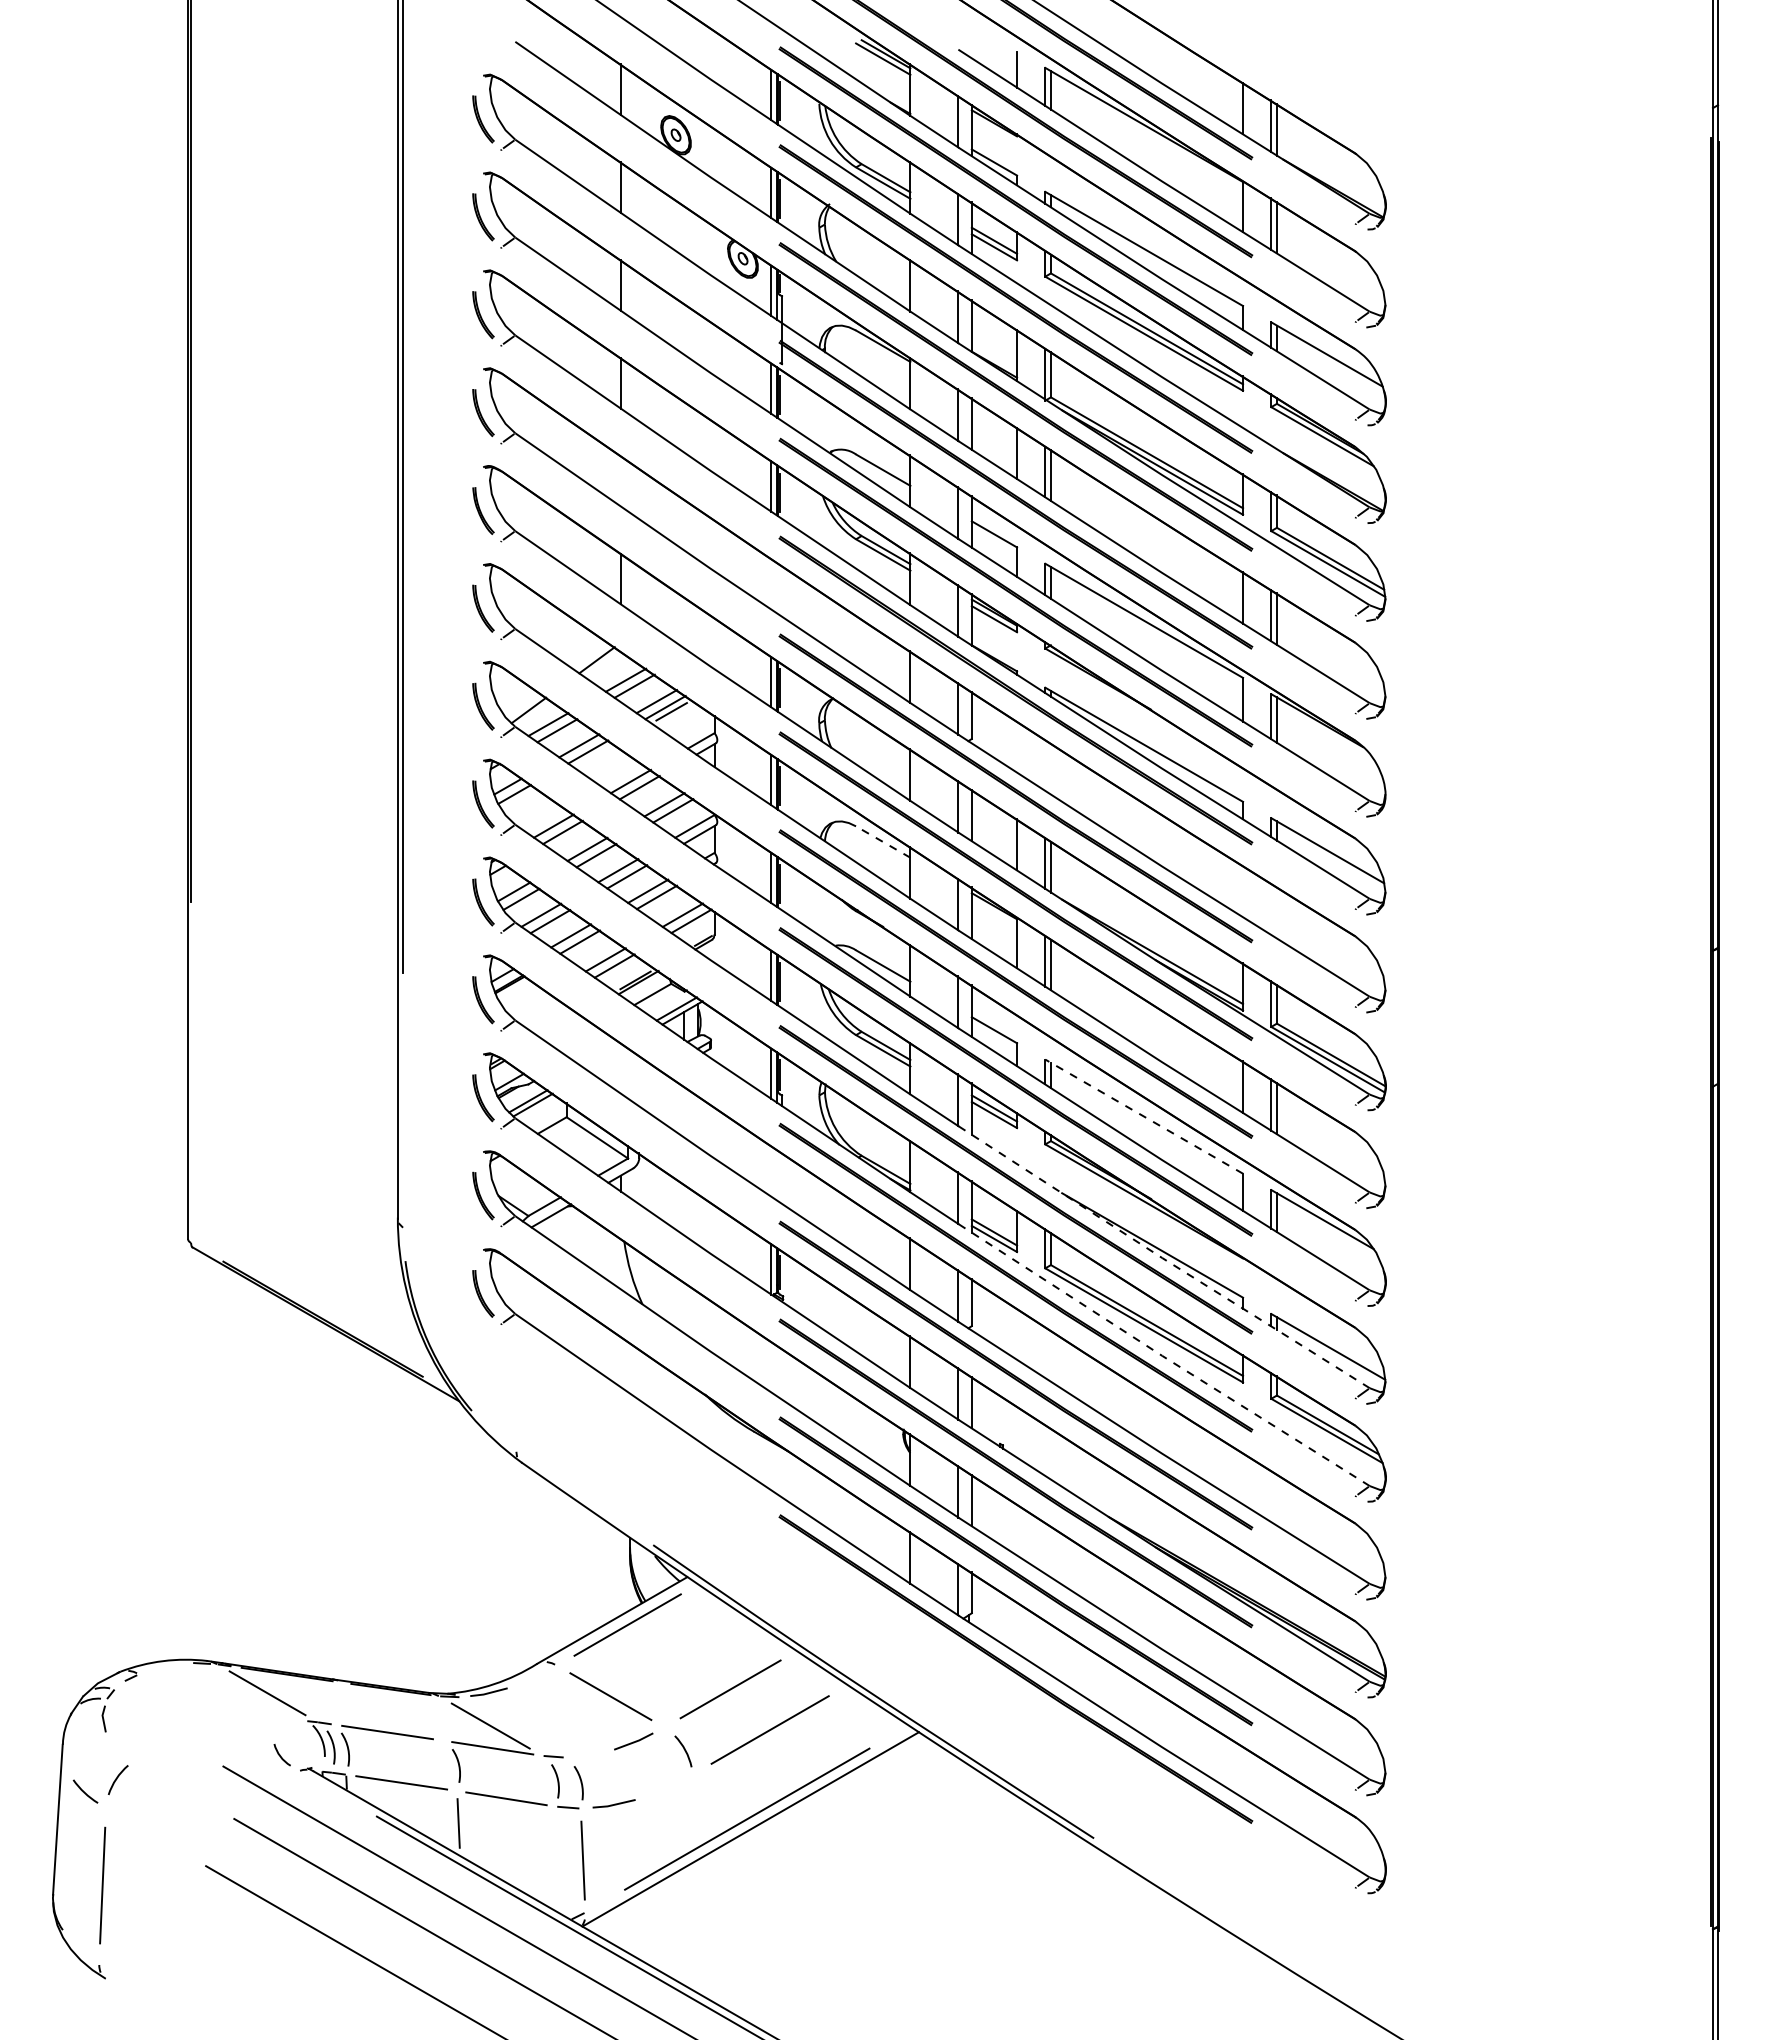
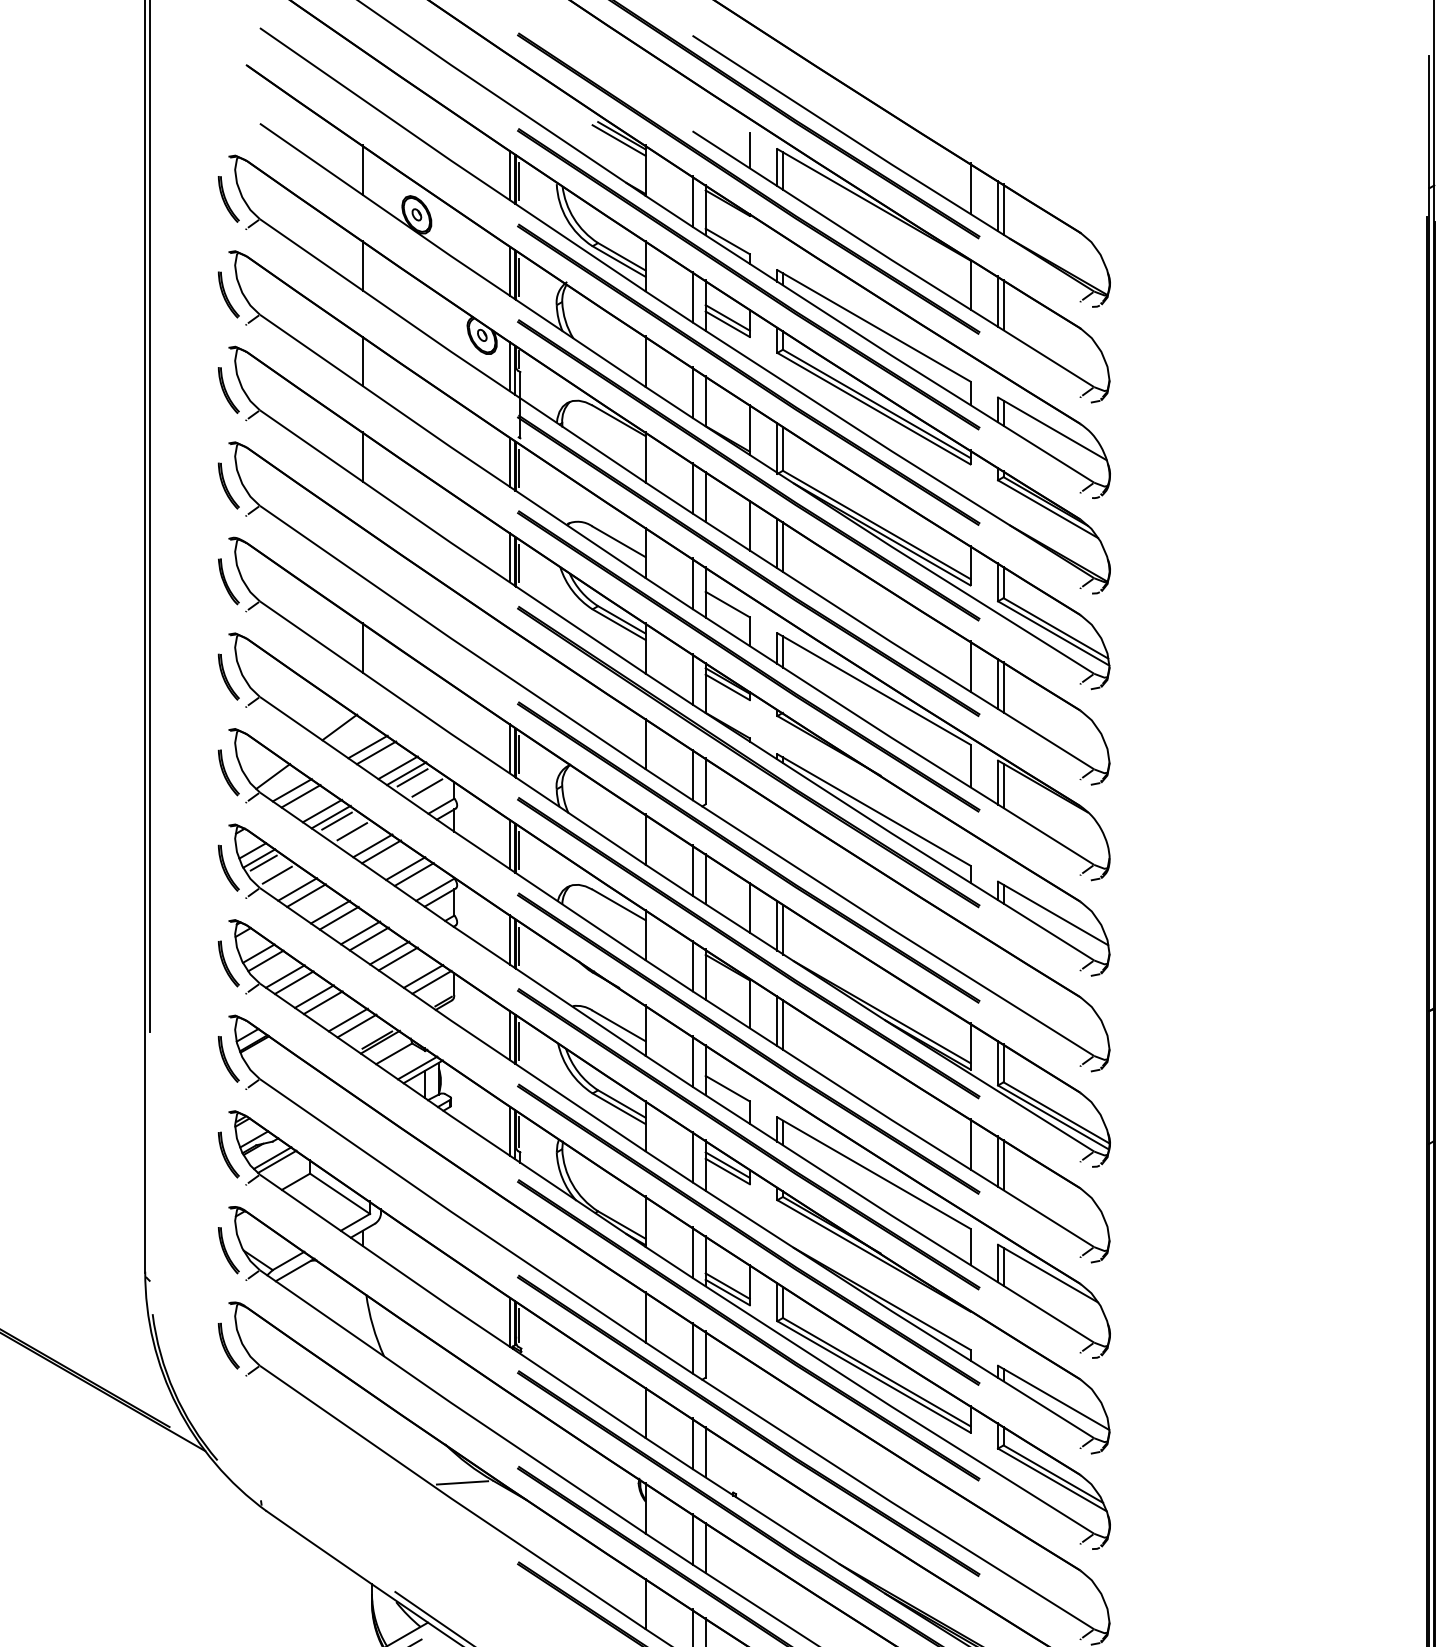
line: (686, 722) -> (427, 788), added
line: (594, 755) -> (337, 820), added
line: (609, 766) -> (351, 831), added
line: (518, 798) -> (263, 862), added
line: (533, 811) -> (277, 875), added
line: (882, 841) -> (618, 904), dashed -> solid
line: (1143, 1116) -> (873, 1172), dashed -> solid
line: (1162, 1258) -> (891, 1311), dashed -> solid
line: (1162, 1355) -> (891, 1406), dashed -> solid
line: (722, 1433) -> (462, 1482), added

